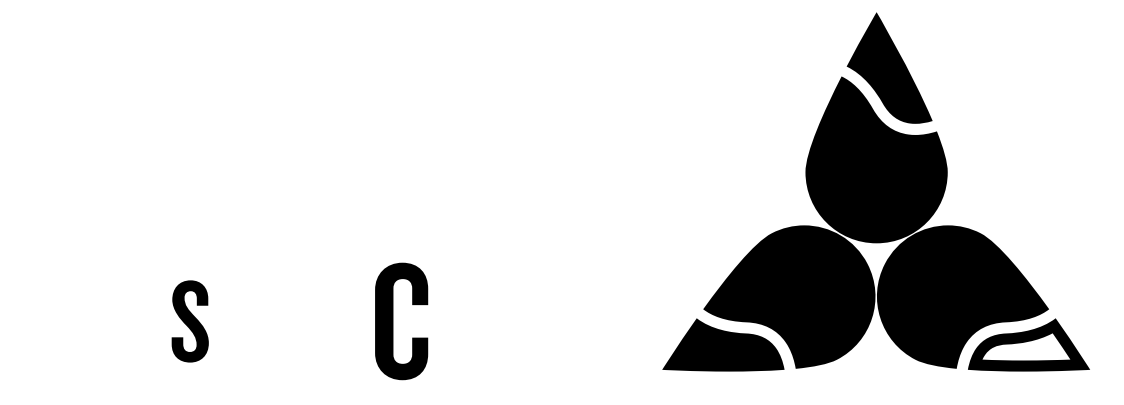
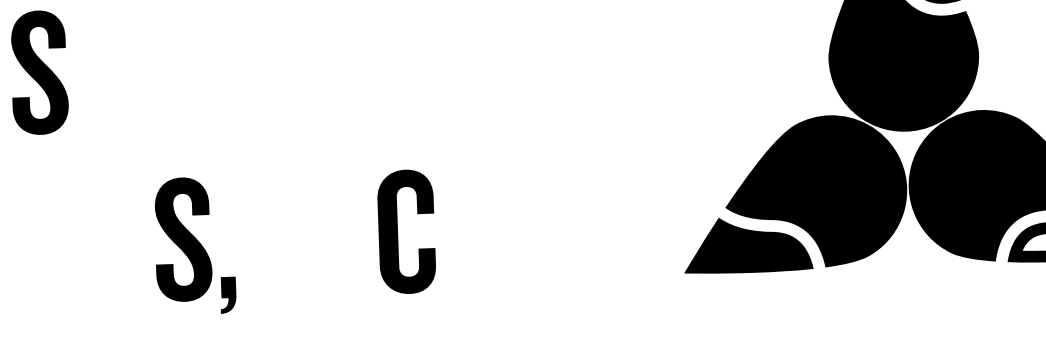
fill: (59, 158) -> (38, 72), added
part: (189, 321) -> (182, 239), size x1.43
fill: (230, 375) -> (227, 295), added

